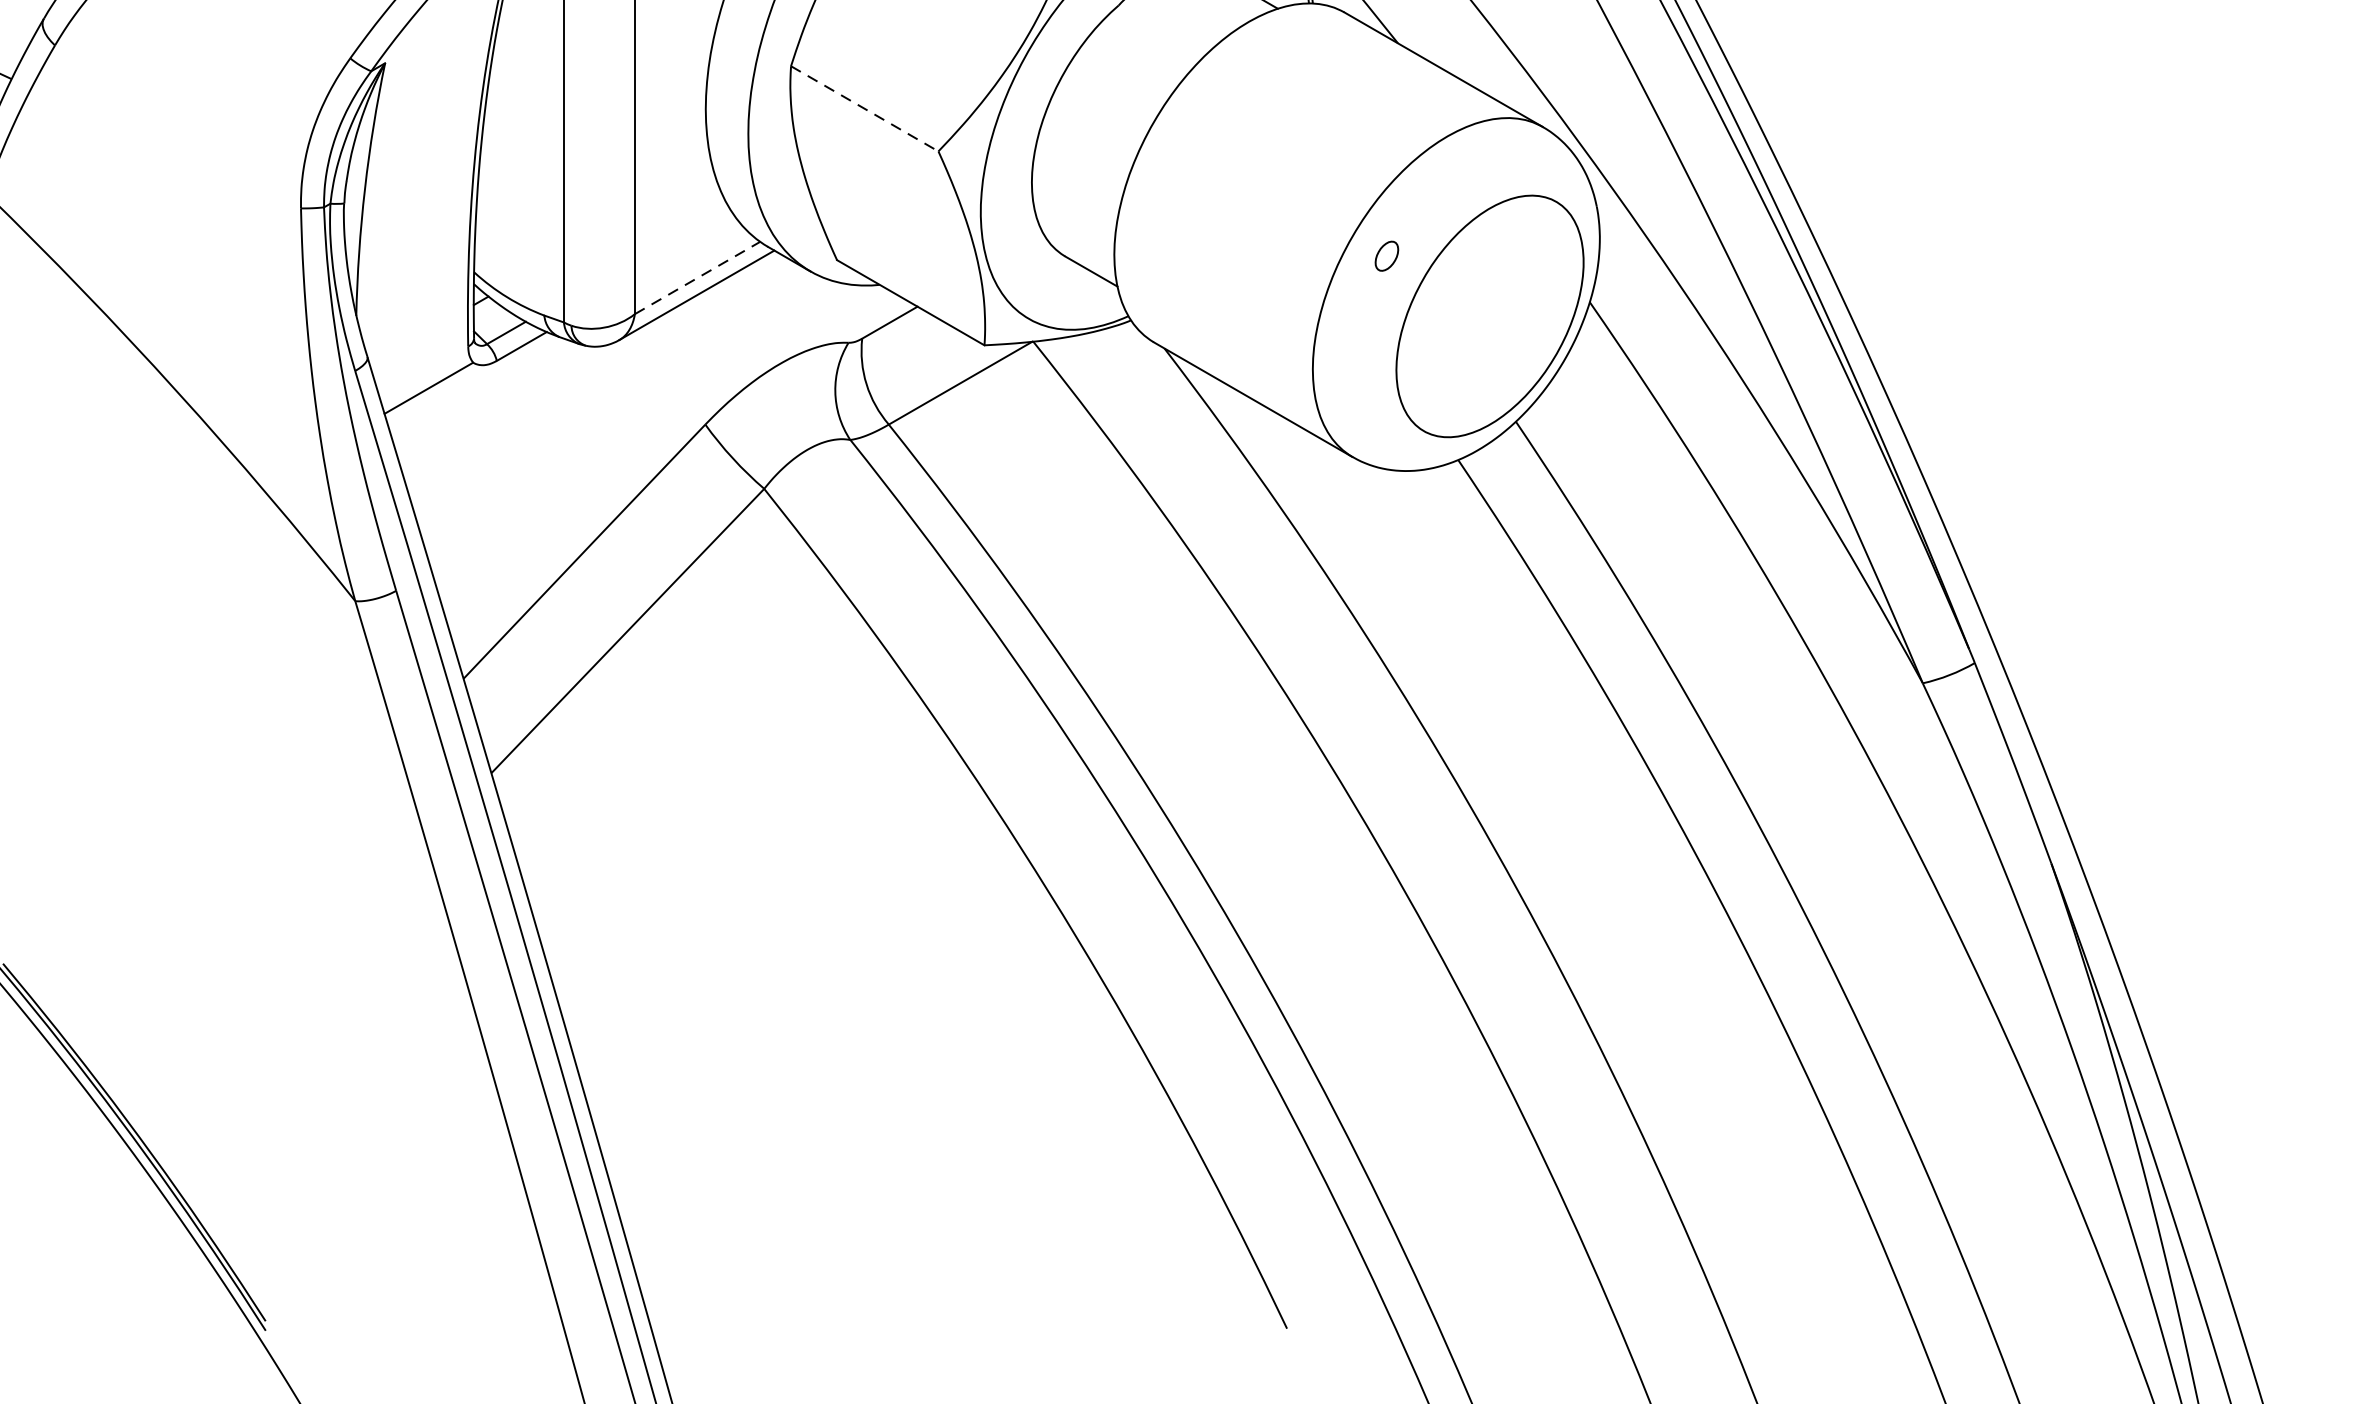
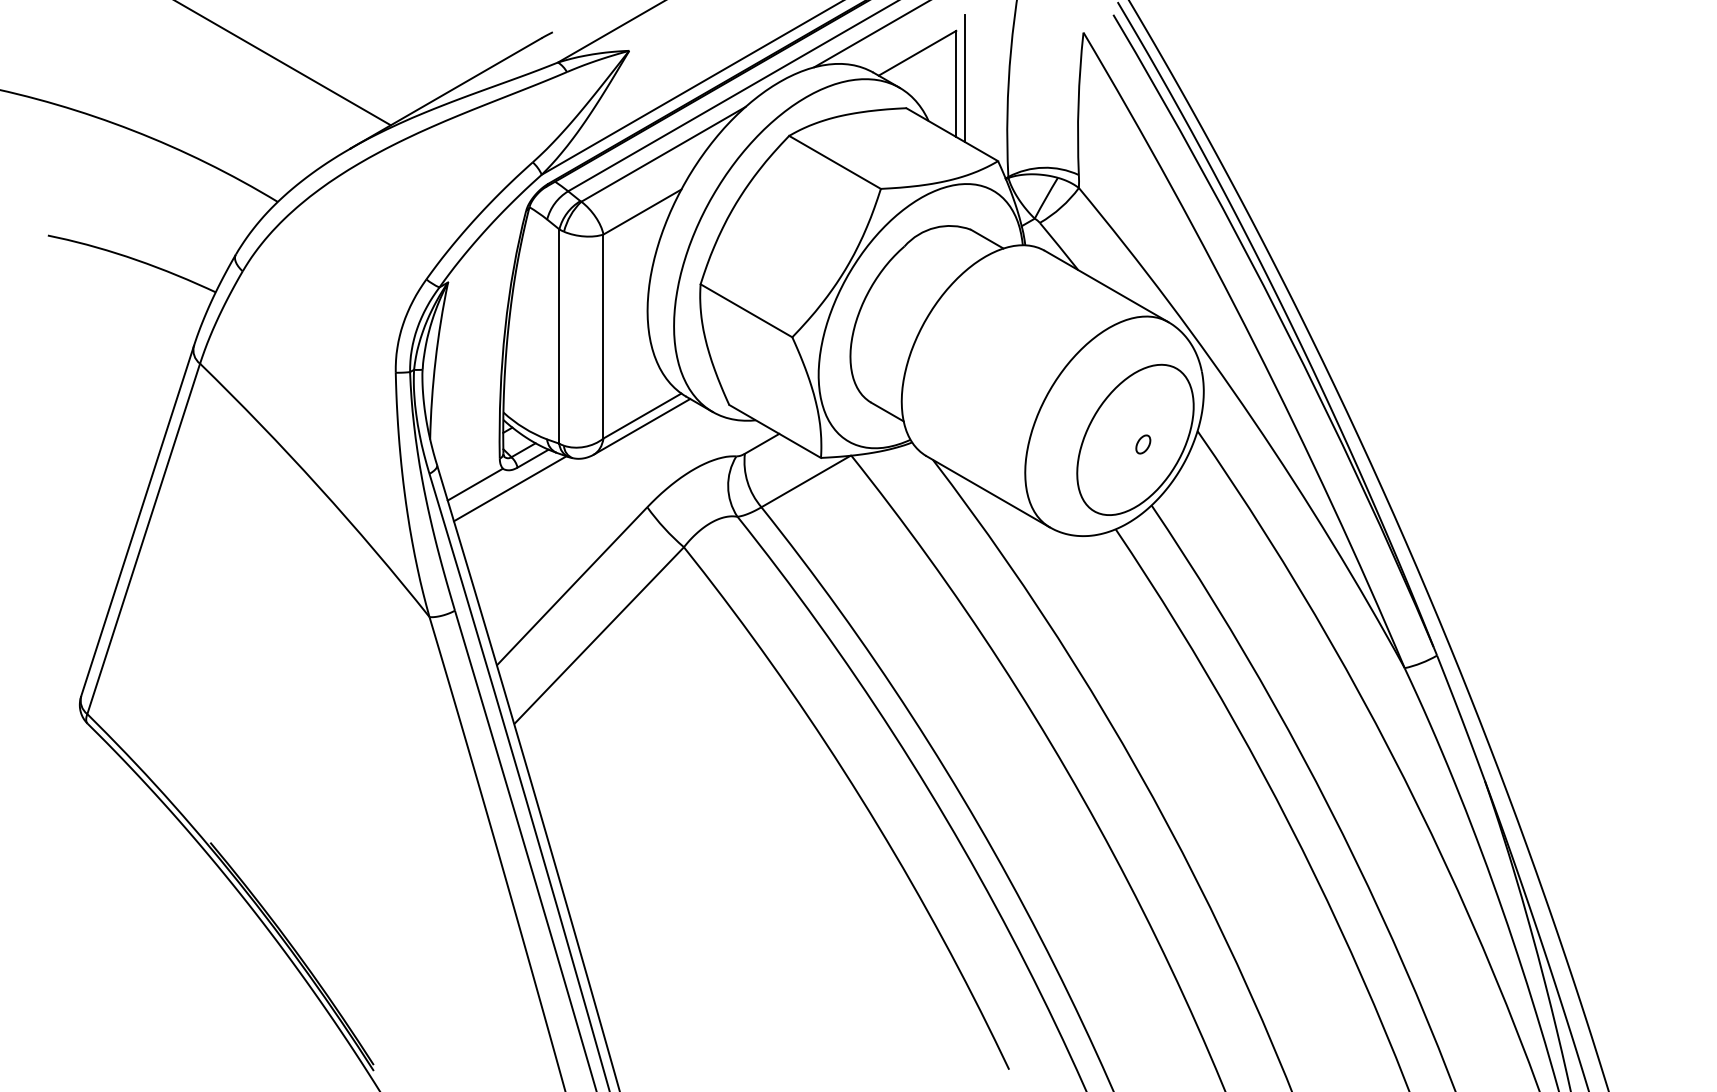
line: (864, 108) -> (746, 310), dashed -> solid
part: (1387, 256) -> (1143, 444), moved
line: (697, 278) -> (642, 416), dashed -> solid
line: (483, 394) -> (509, 488), added

